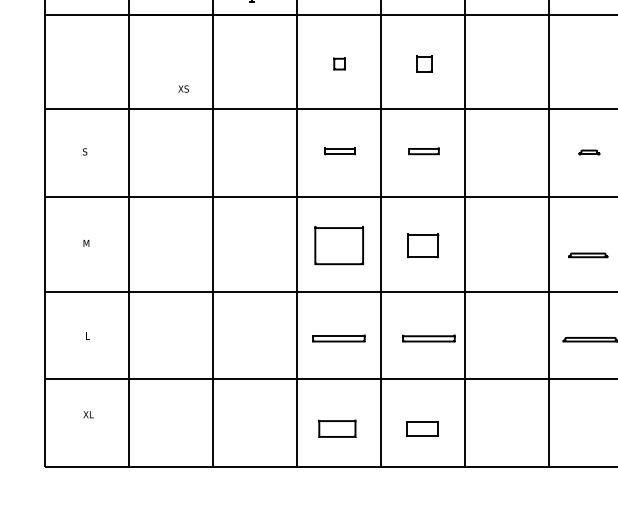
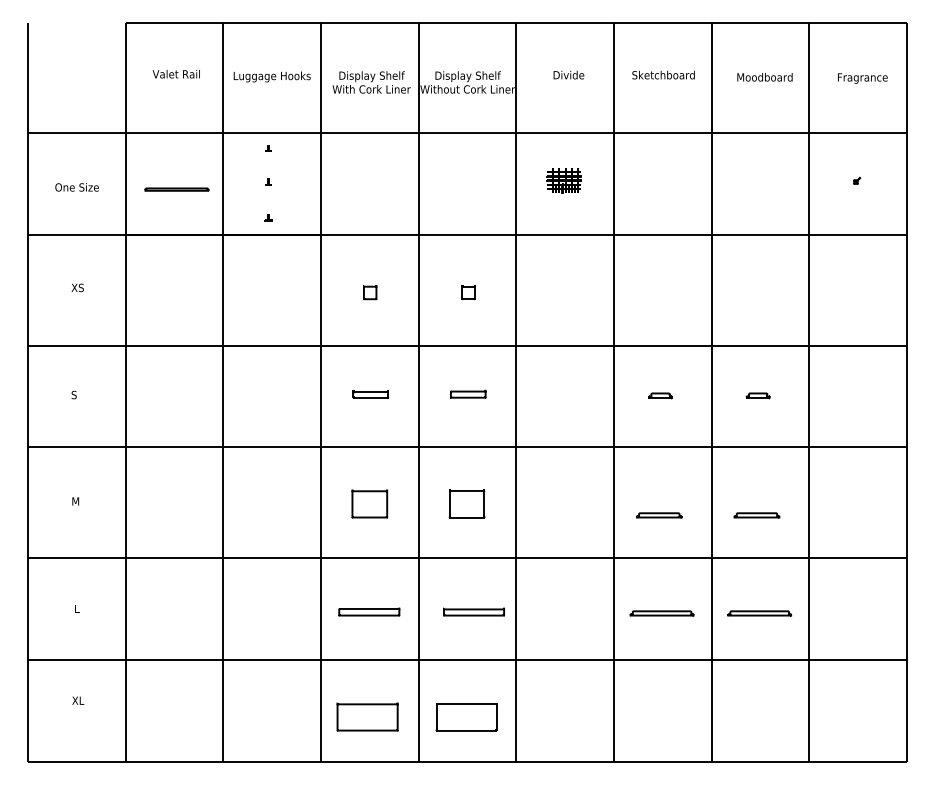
part: (424, 63) -> (468, 292), size x0.71
text: (183, 88) -> (77, 287), moved
part: (339, 245) -> (369, 503), size x0.62
part: (337, 428) -> (367, 716), size x1.43
part: (422, 429) -> (466, 717), size x1.67

